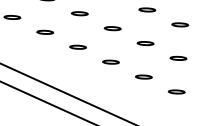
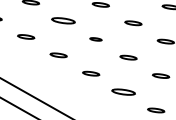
part: (79, 13) -> (63, 20), size x1.4
part: (112, 28) -> (95, 39), size x0.7
part: (143, 76) -> (123, 91), size x1.4

